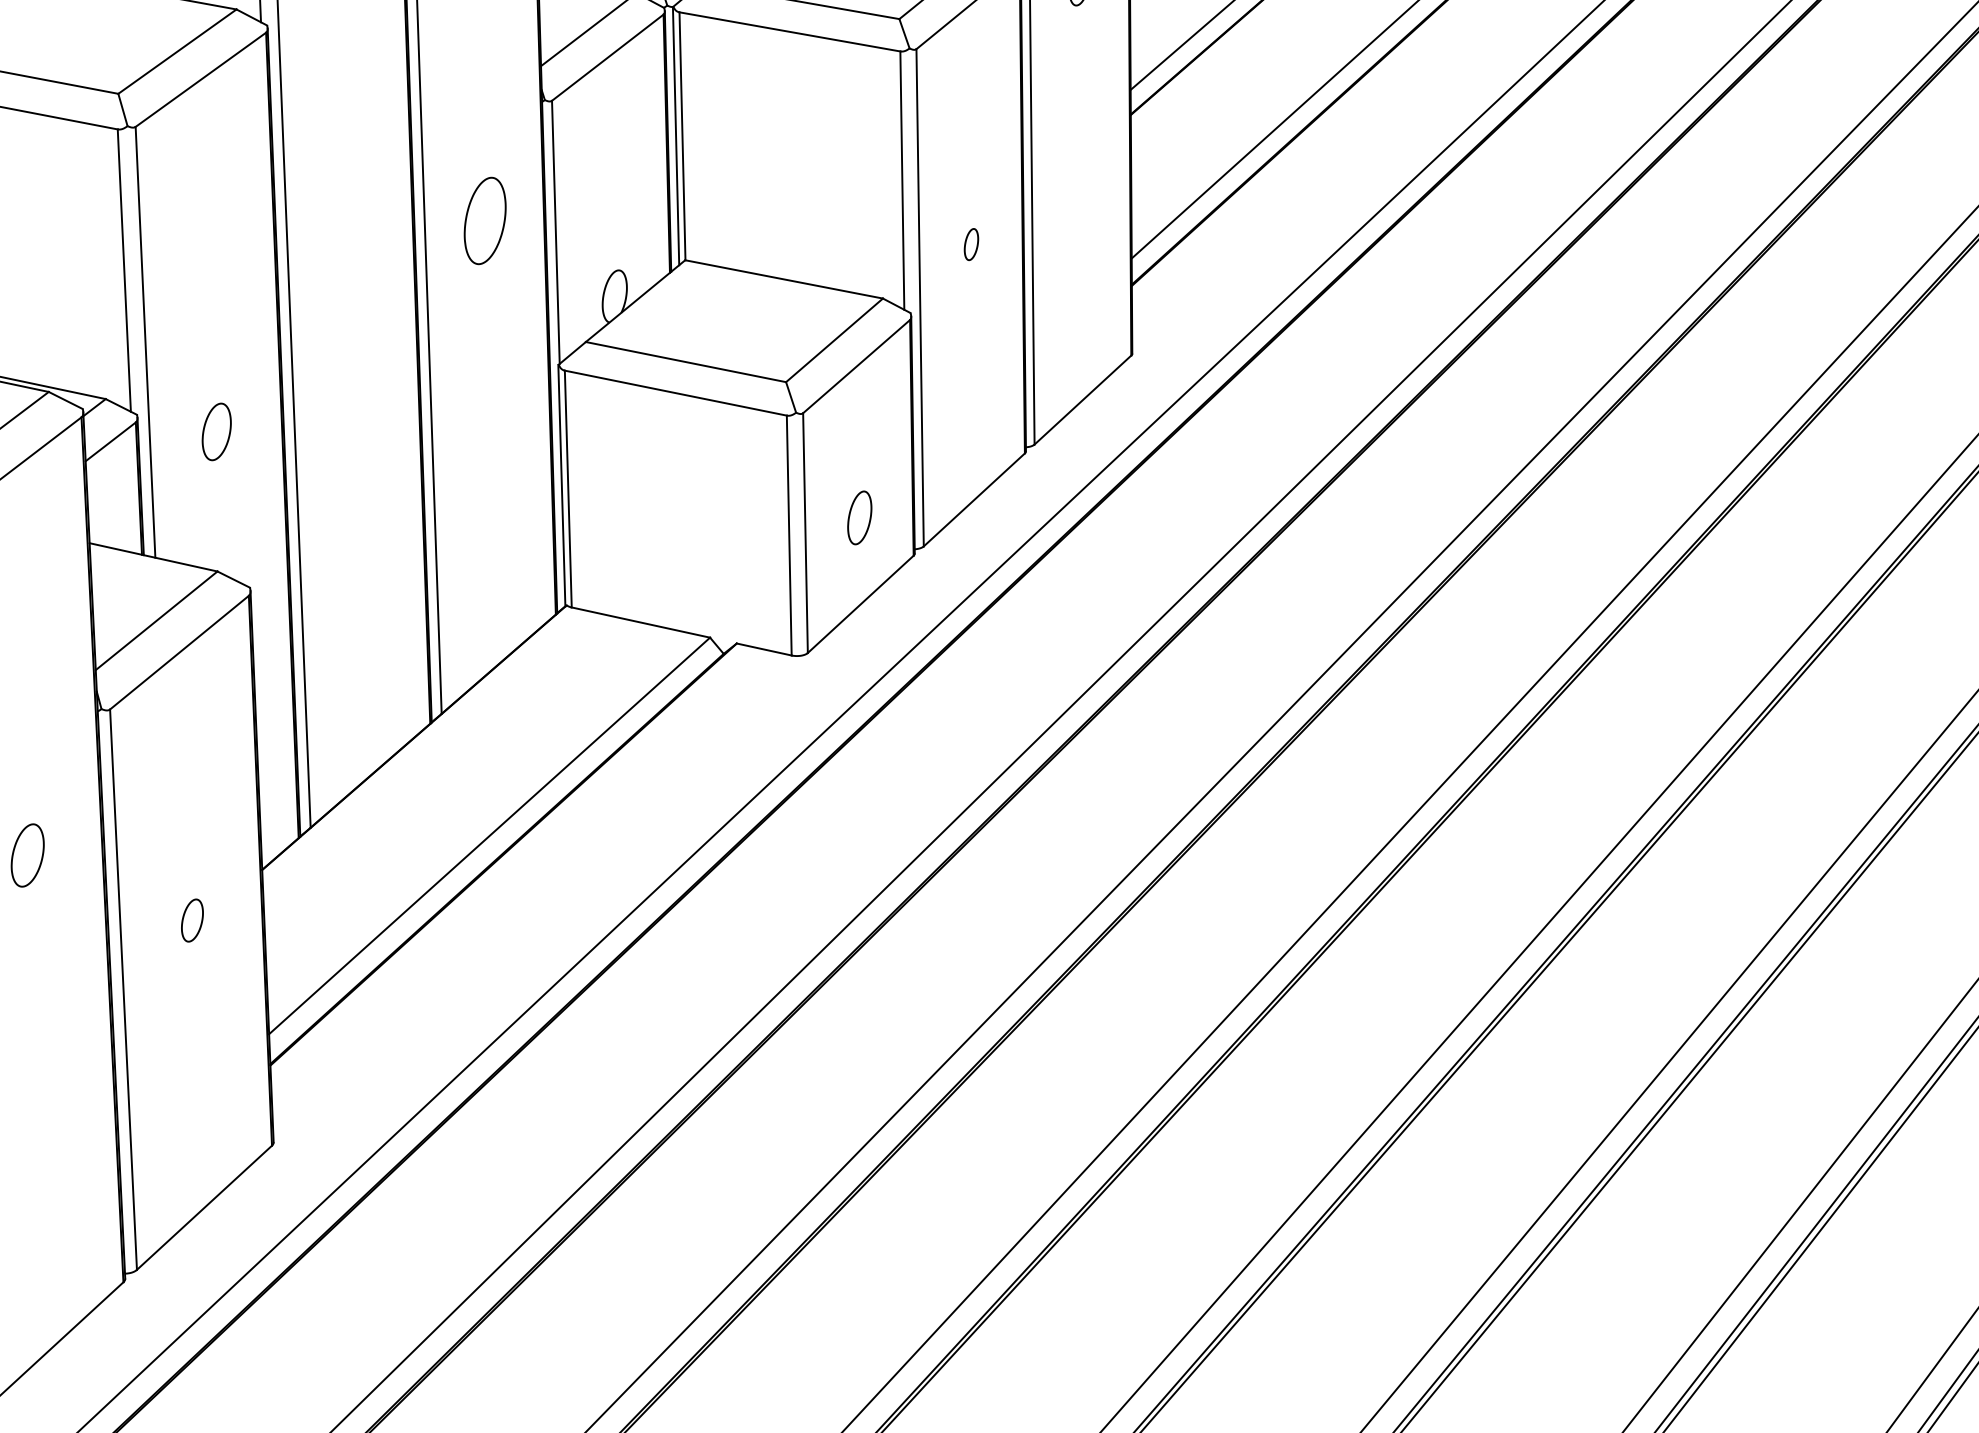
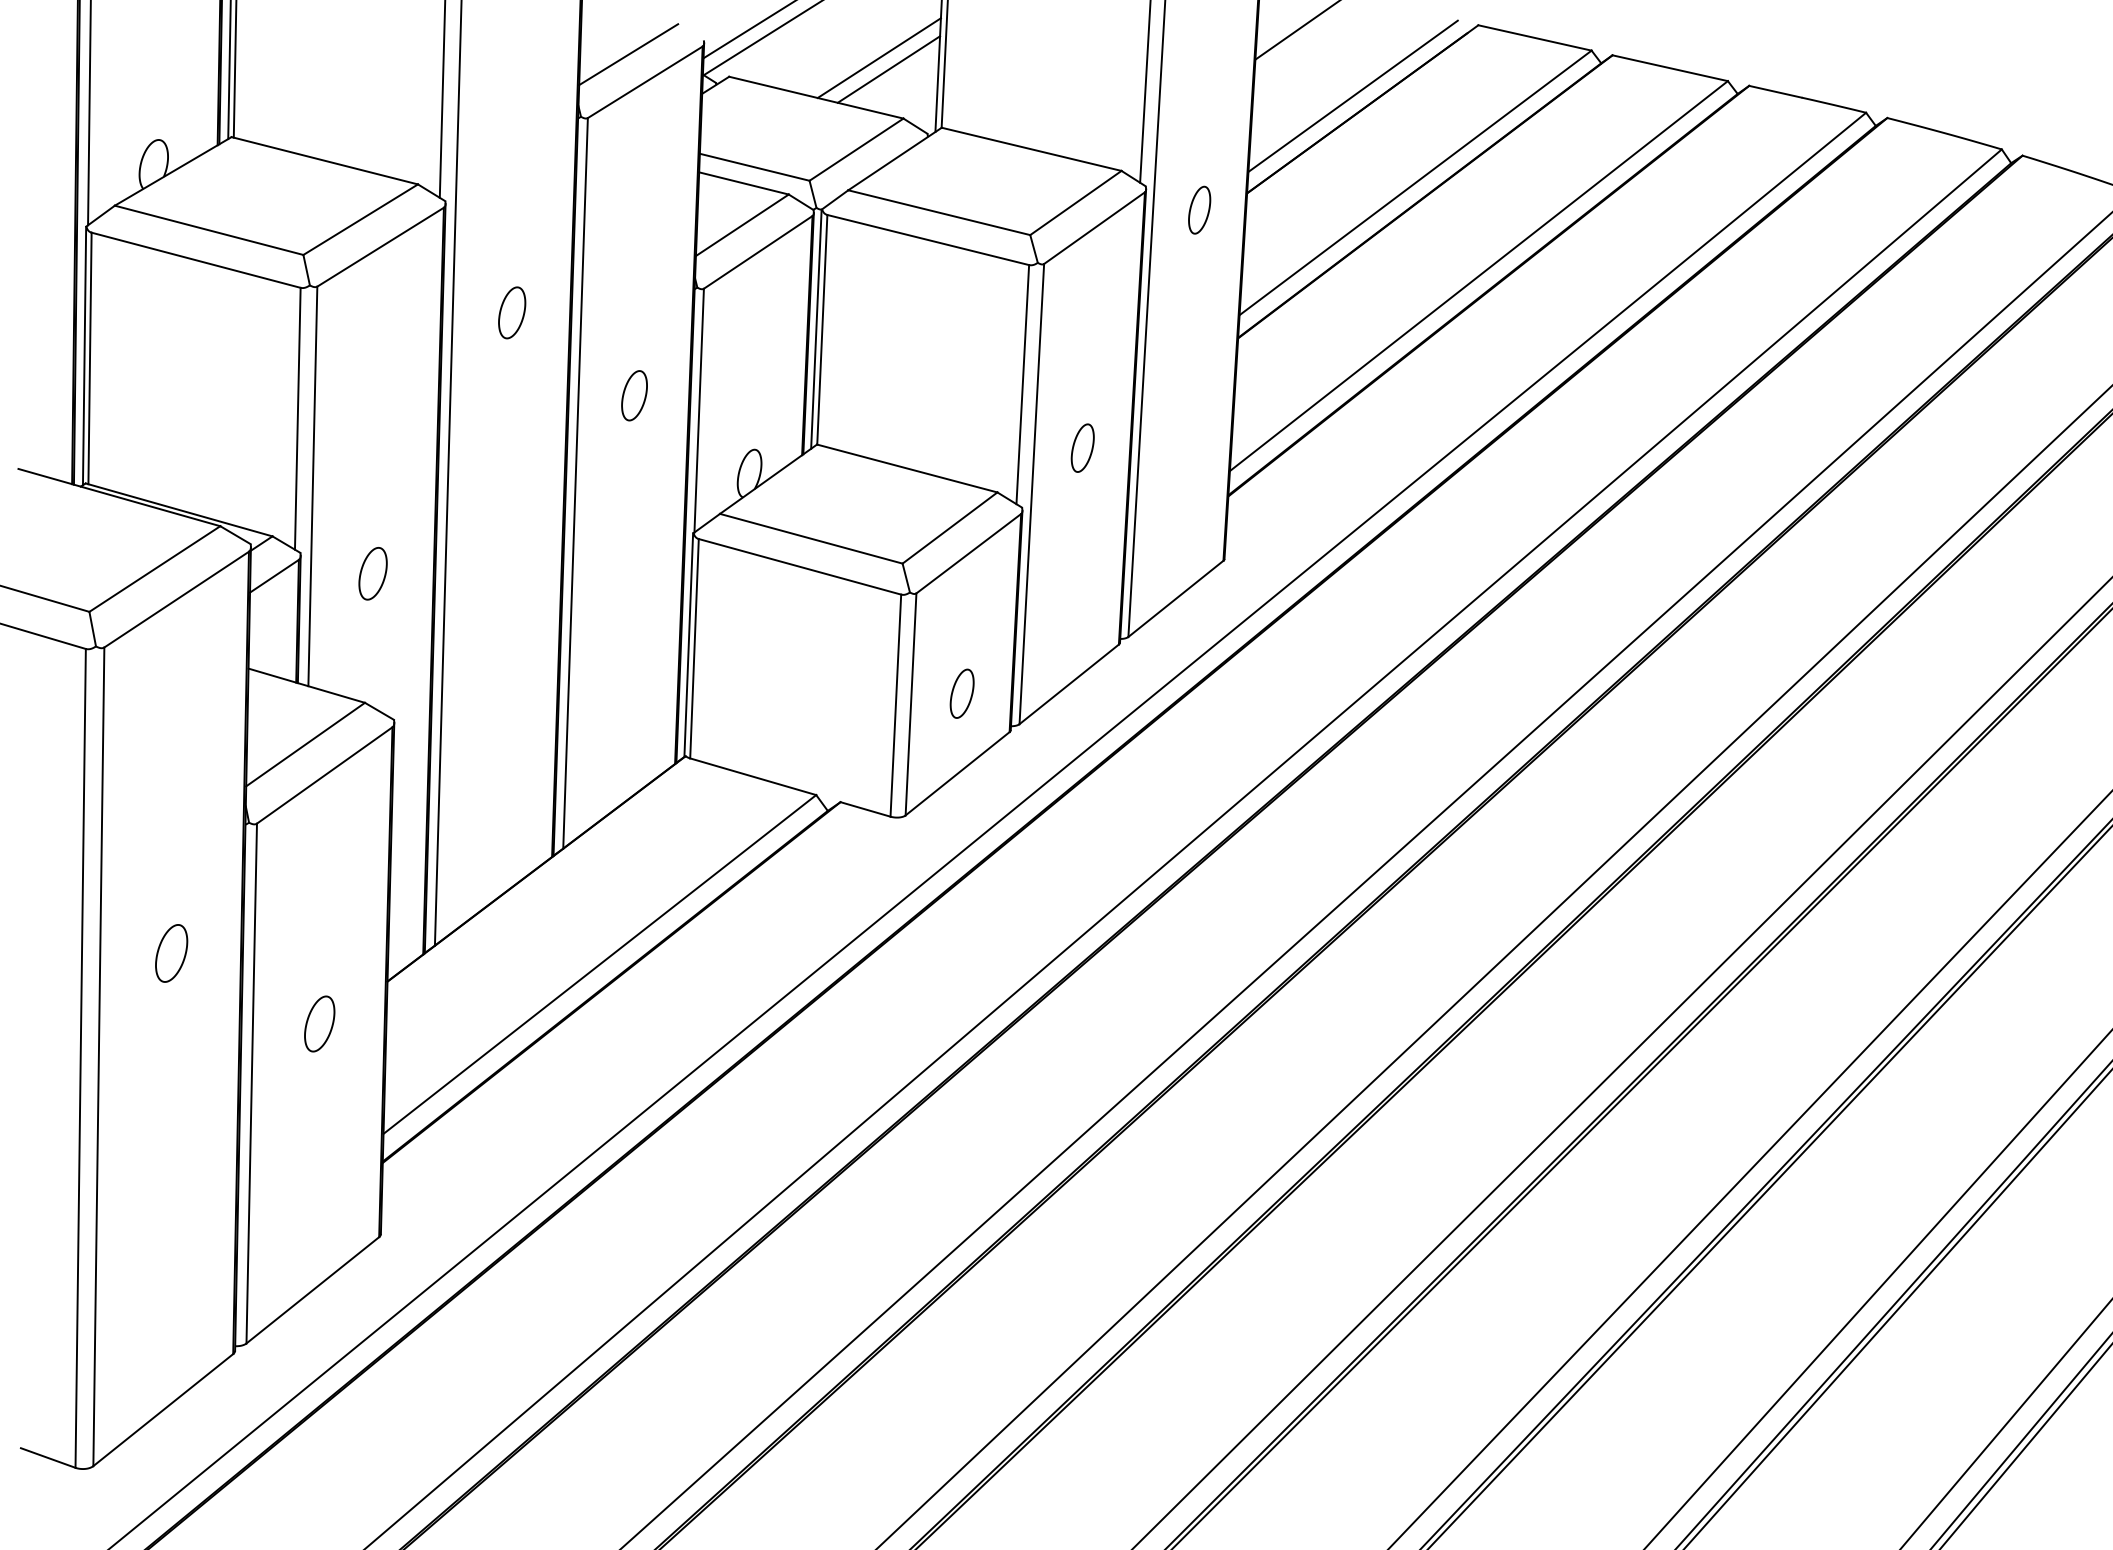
part: (347, 140) -> (512, 312), added
part: (485, 220) -> (634, 395), size x0.62
part: (971, 243) -> (1082, 447), size x1.67
part: (192, 920) -> (319, 1023), size x1.43

